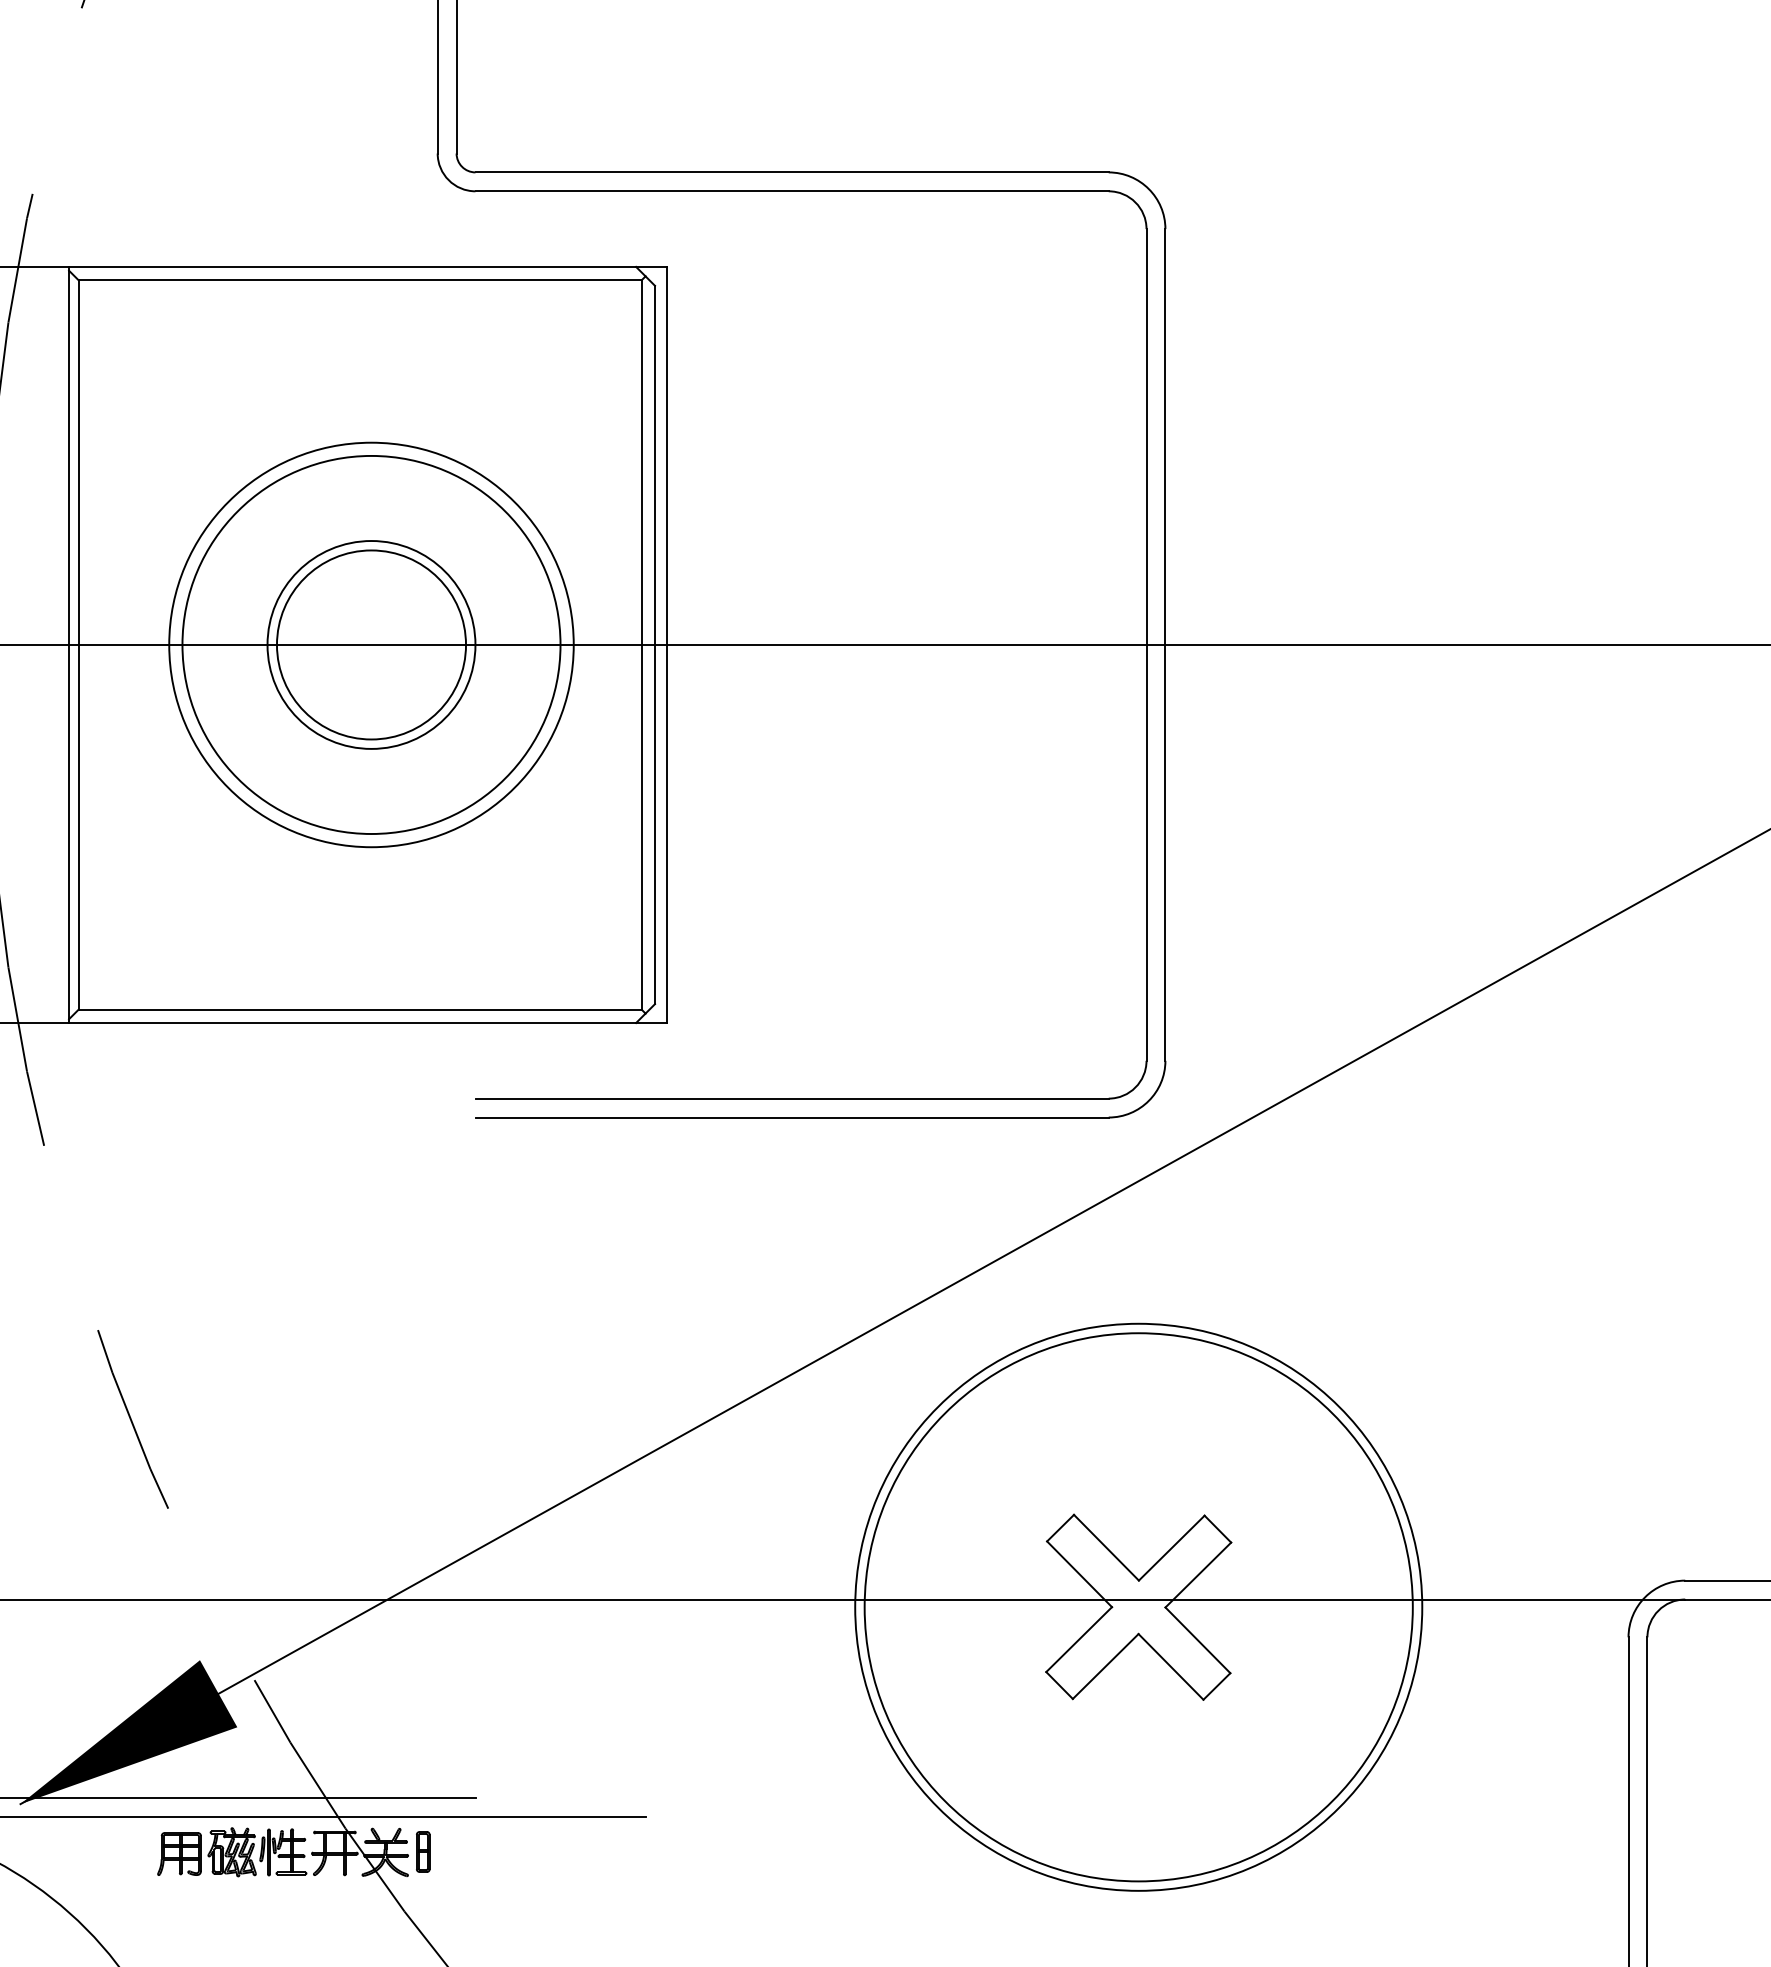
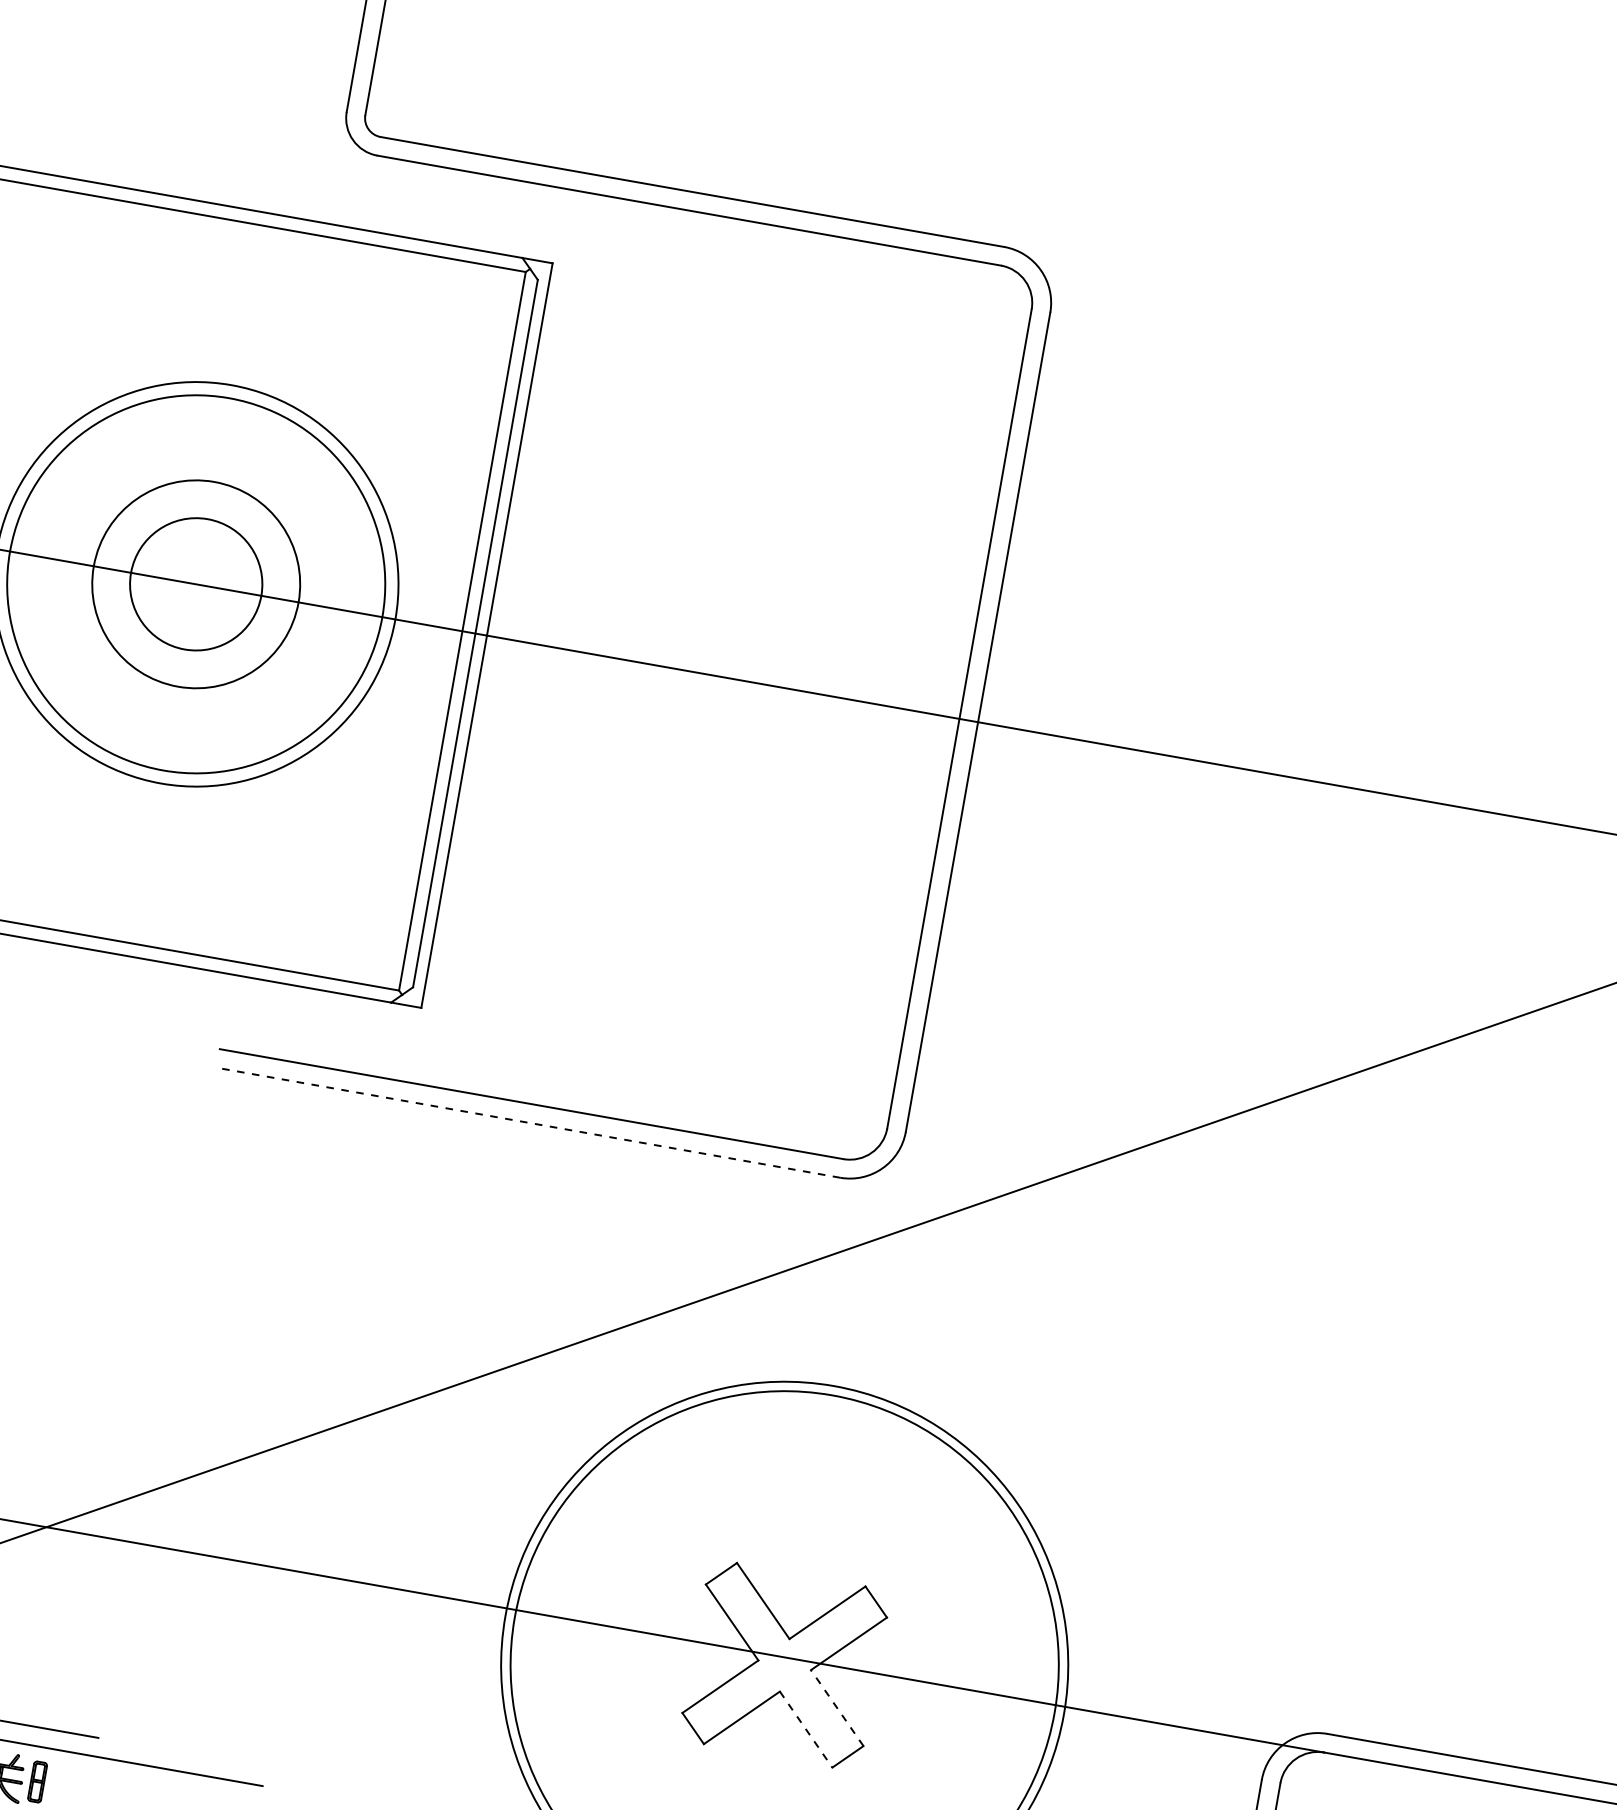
circle: (371, 644) -> (196, 583), size x0.7
line: (792, 1117) -> (528, 1122), solid -> dashed
line: (1197, 1640) -> (836, 1708), solid -> dashed
line: (1171, 1667) -> (806, 1730), solid -> dashed

